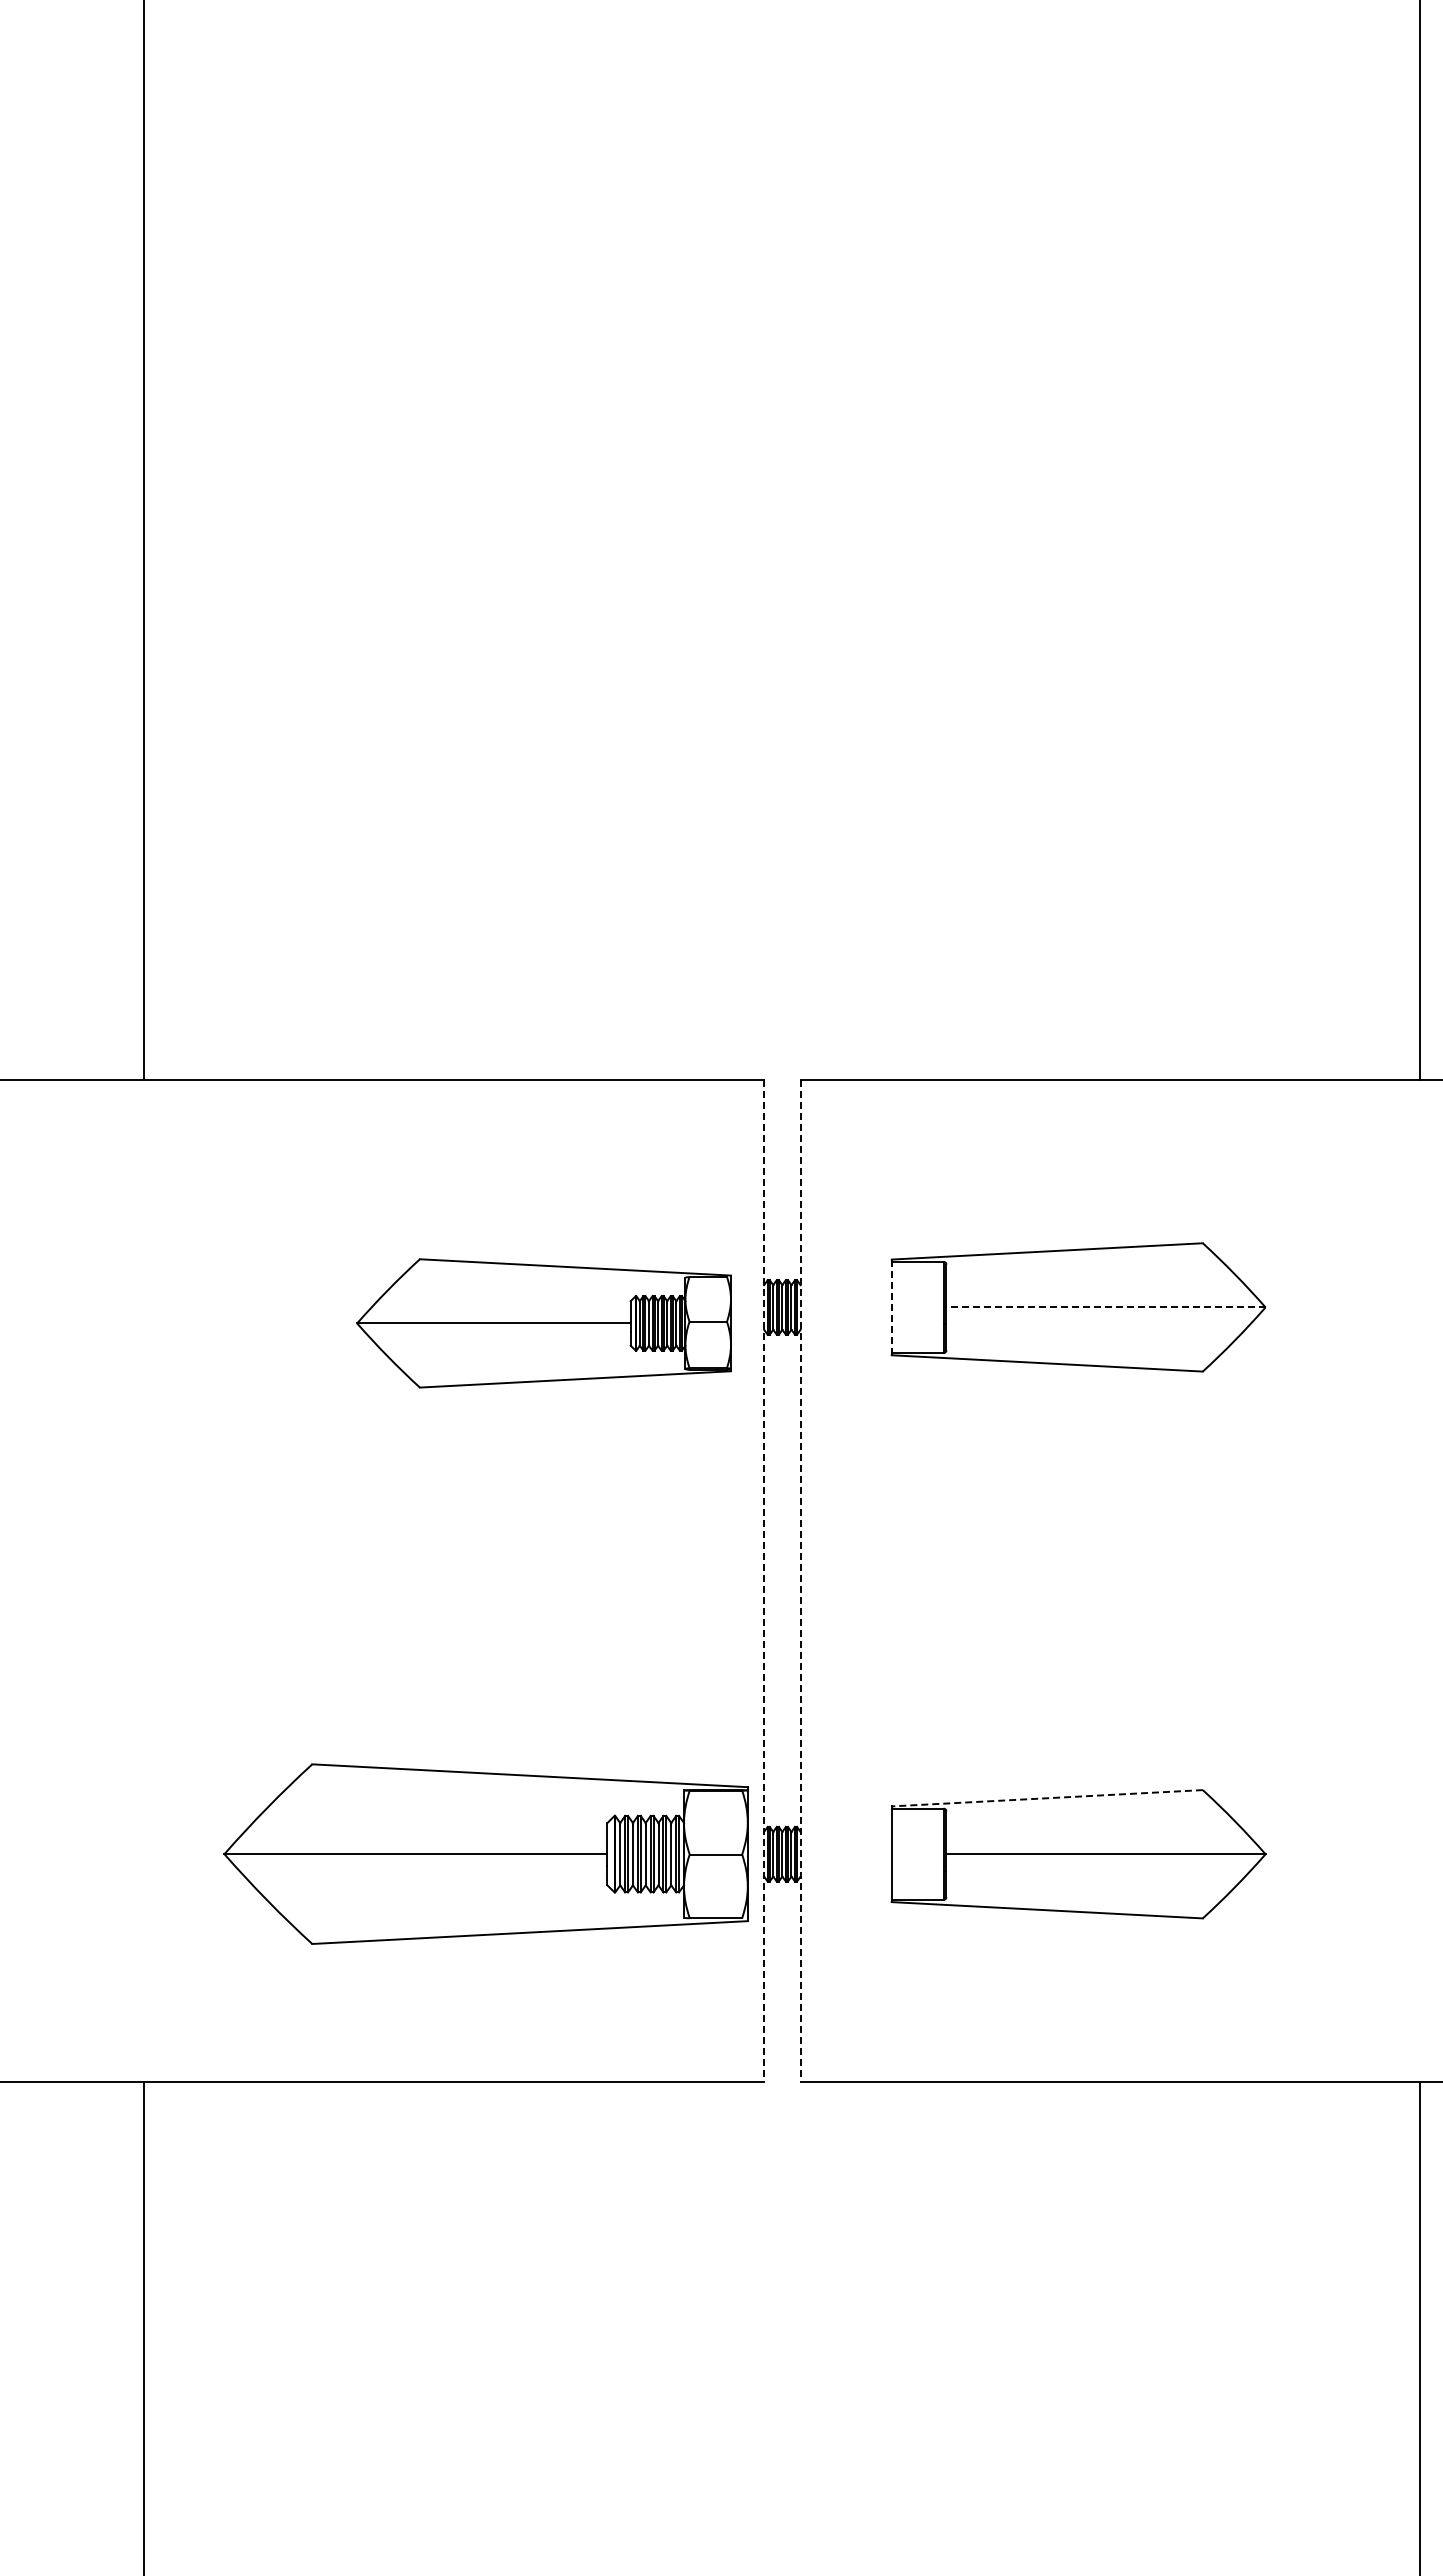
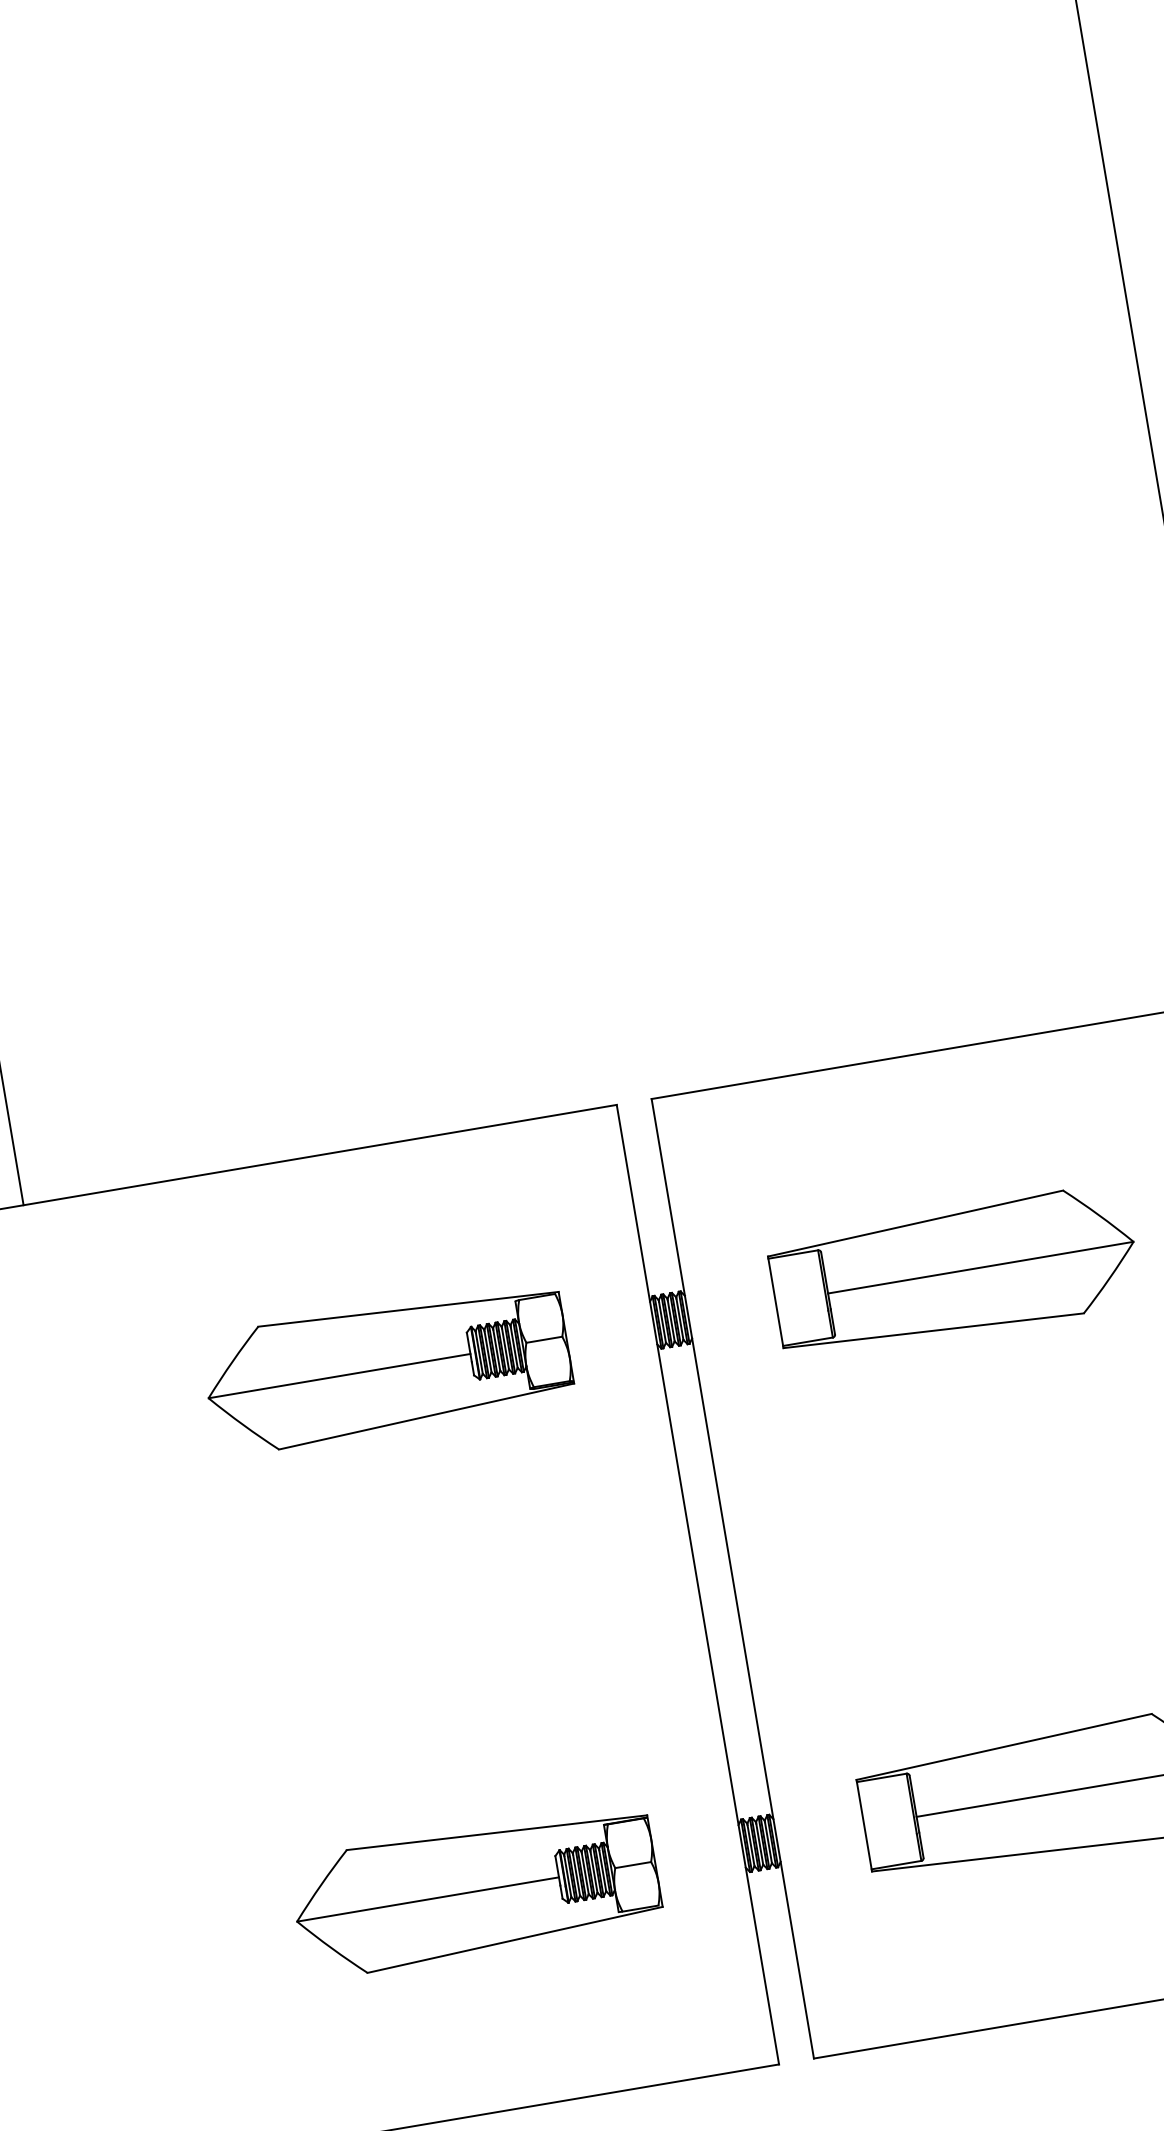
line: (891, 1307) -> (775, 1302), dashed -> solid
line: (1106, 1307) -> (981, 1267), dashed -> solid
part: (543, 1323) -> (386, 1368), moved
line: (764, 1581) -> (698, 1585), dashed -> solid
line: (800, 1581) -> (732, 1579), dashed -> solid
line: (1047, 1798) -> (1004, 1747), dashed -> solid
part: (485, 1854) -> (475, 1891), size x0.71

